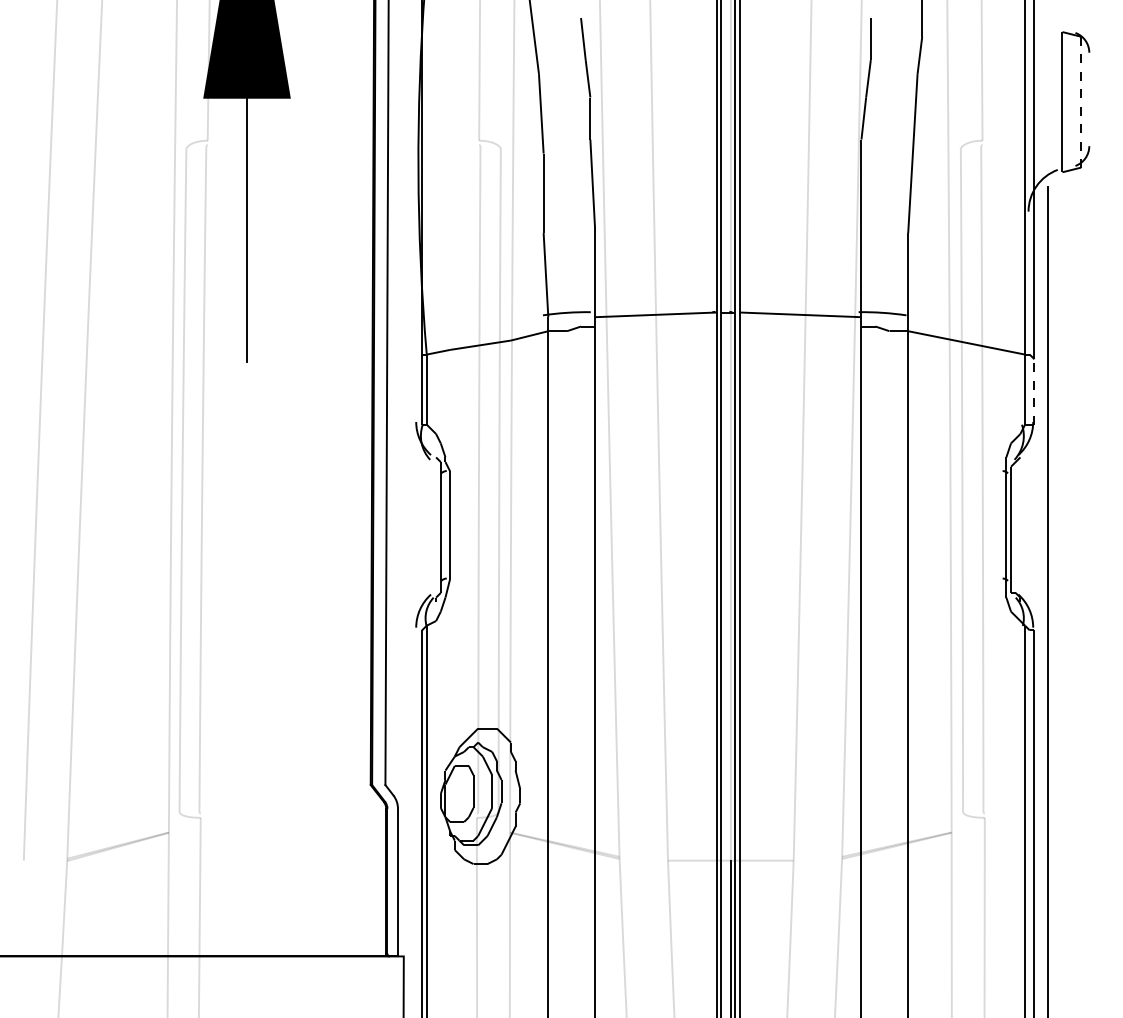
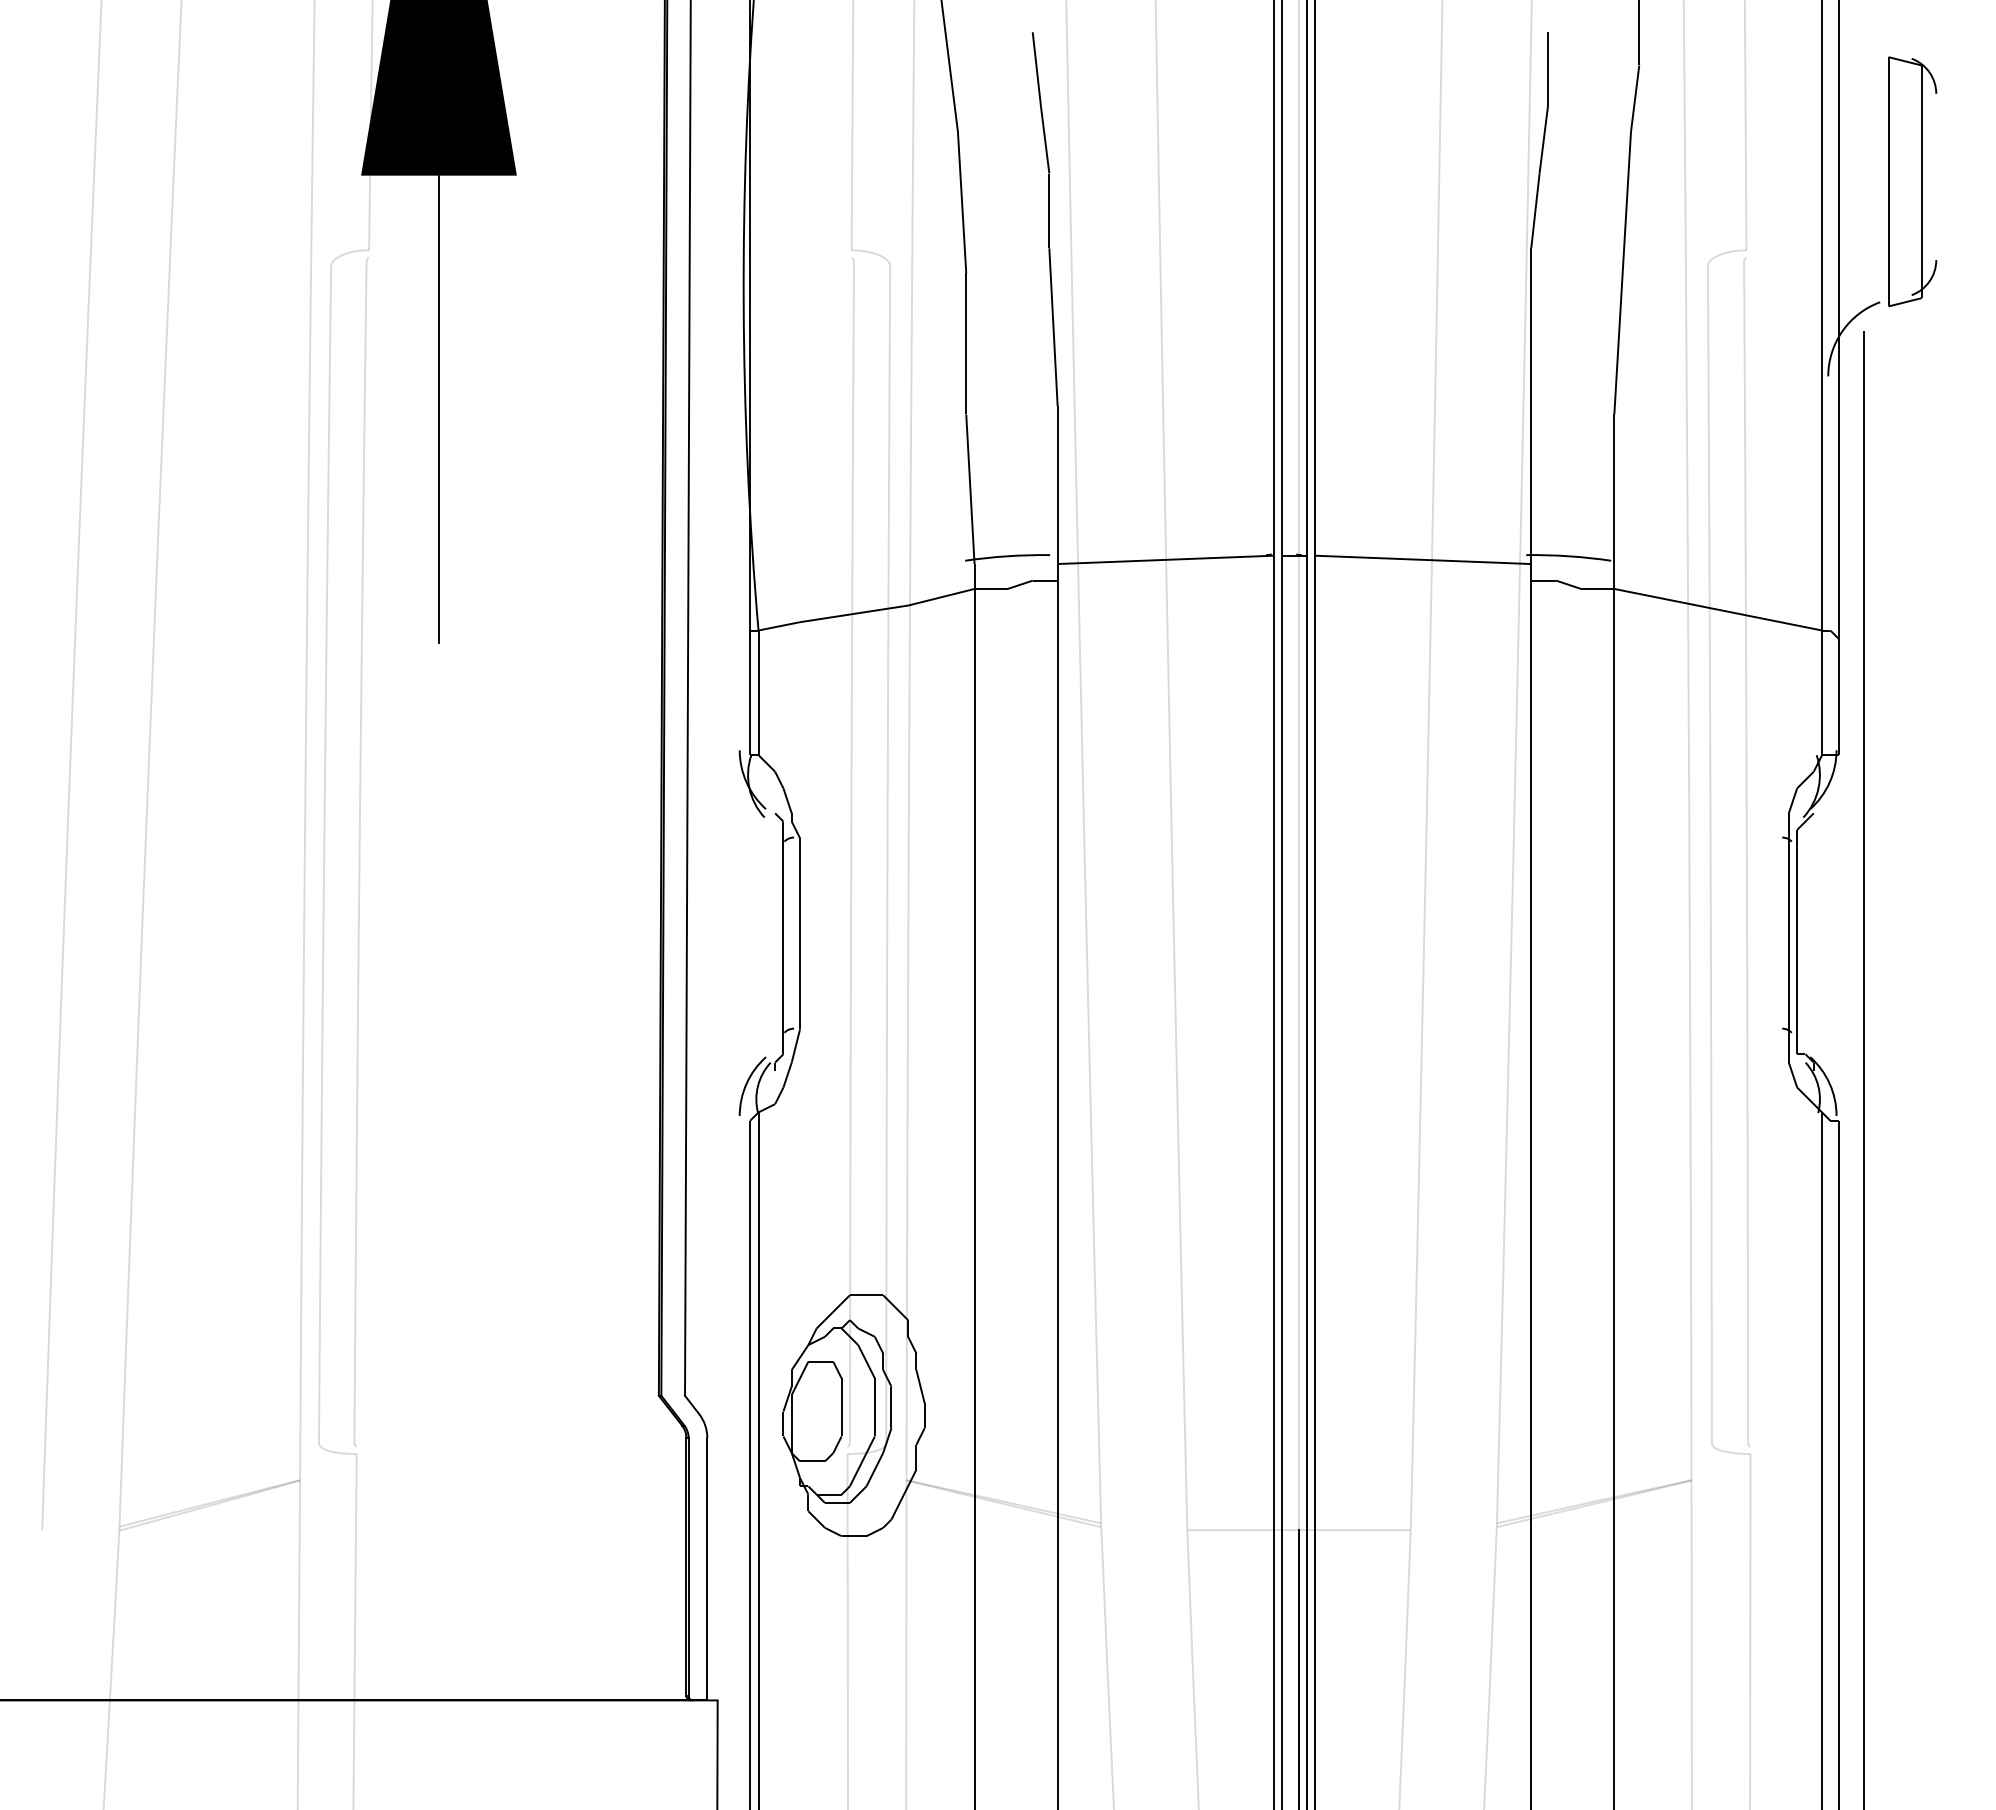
line: (1081, 102) -> (1922, 182), dashed -> solid
line: (1034, 391) -> (1838, 696), dashed -> solid

